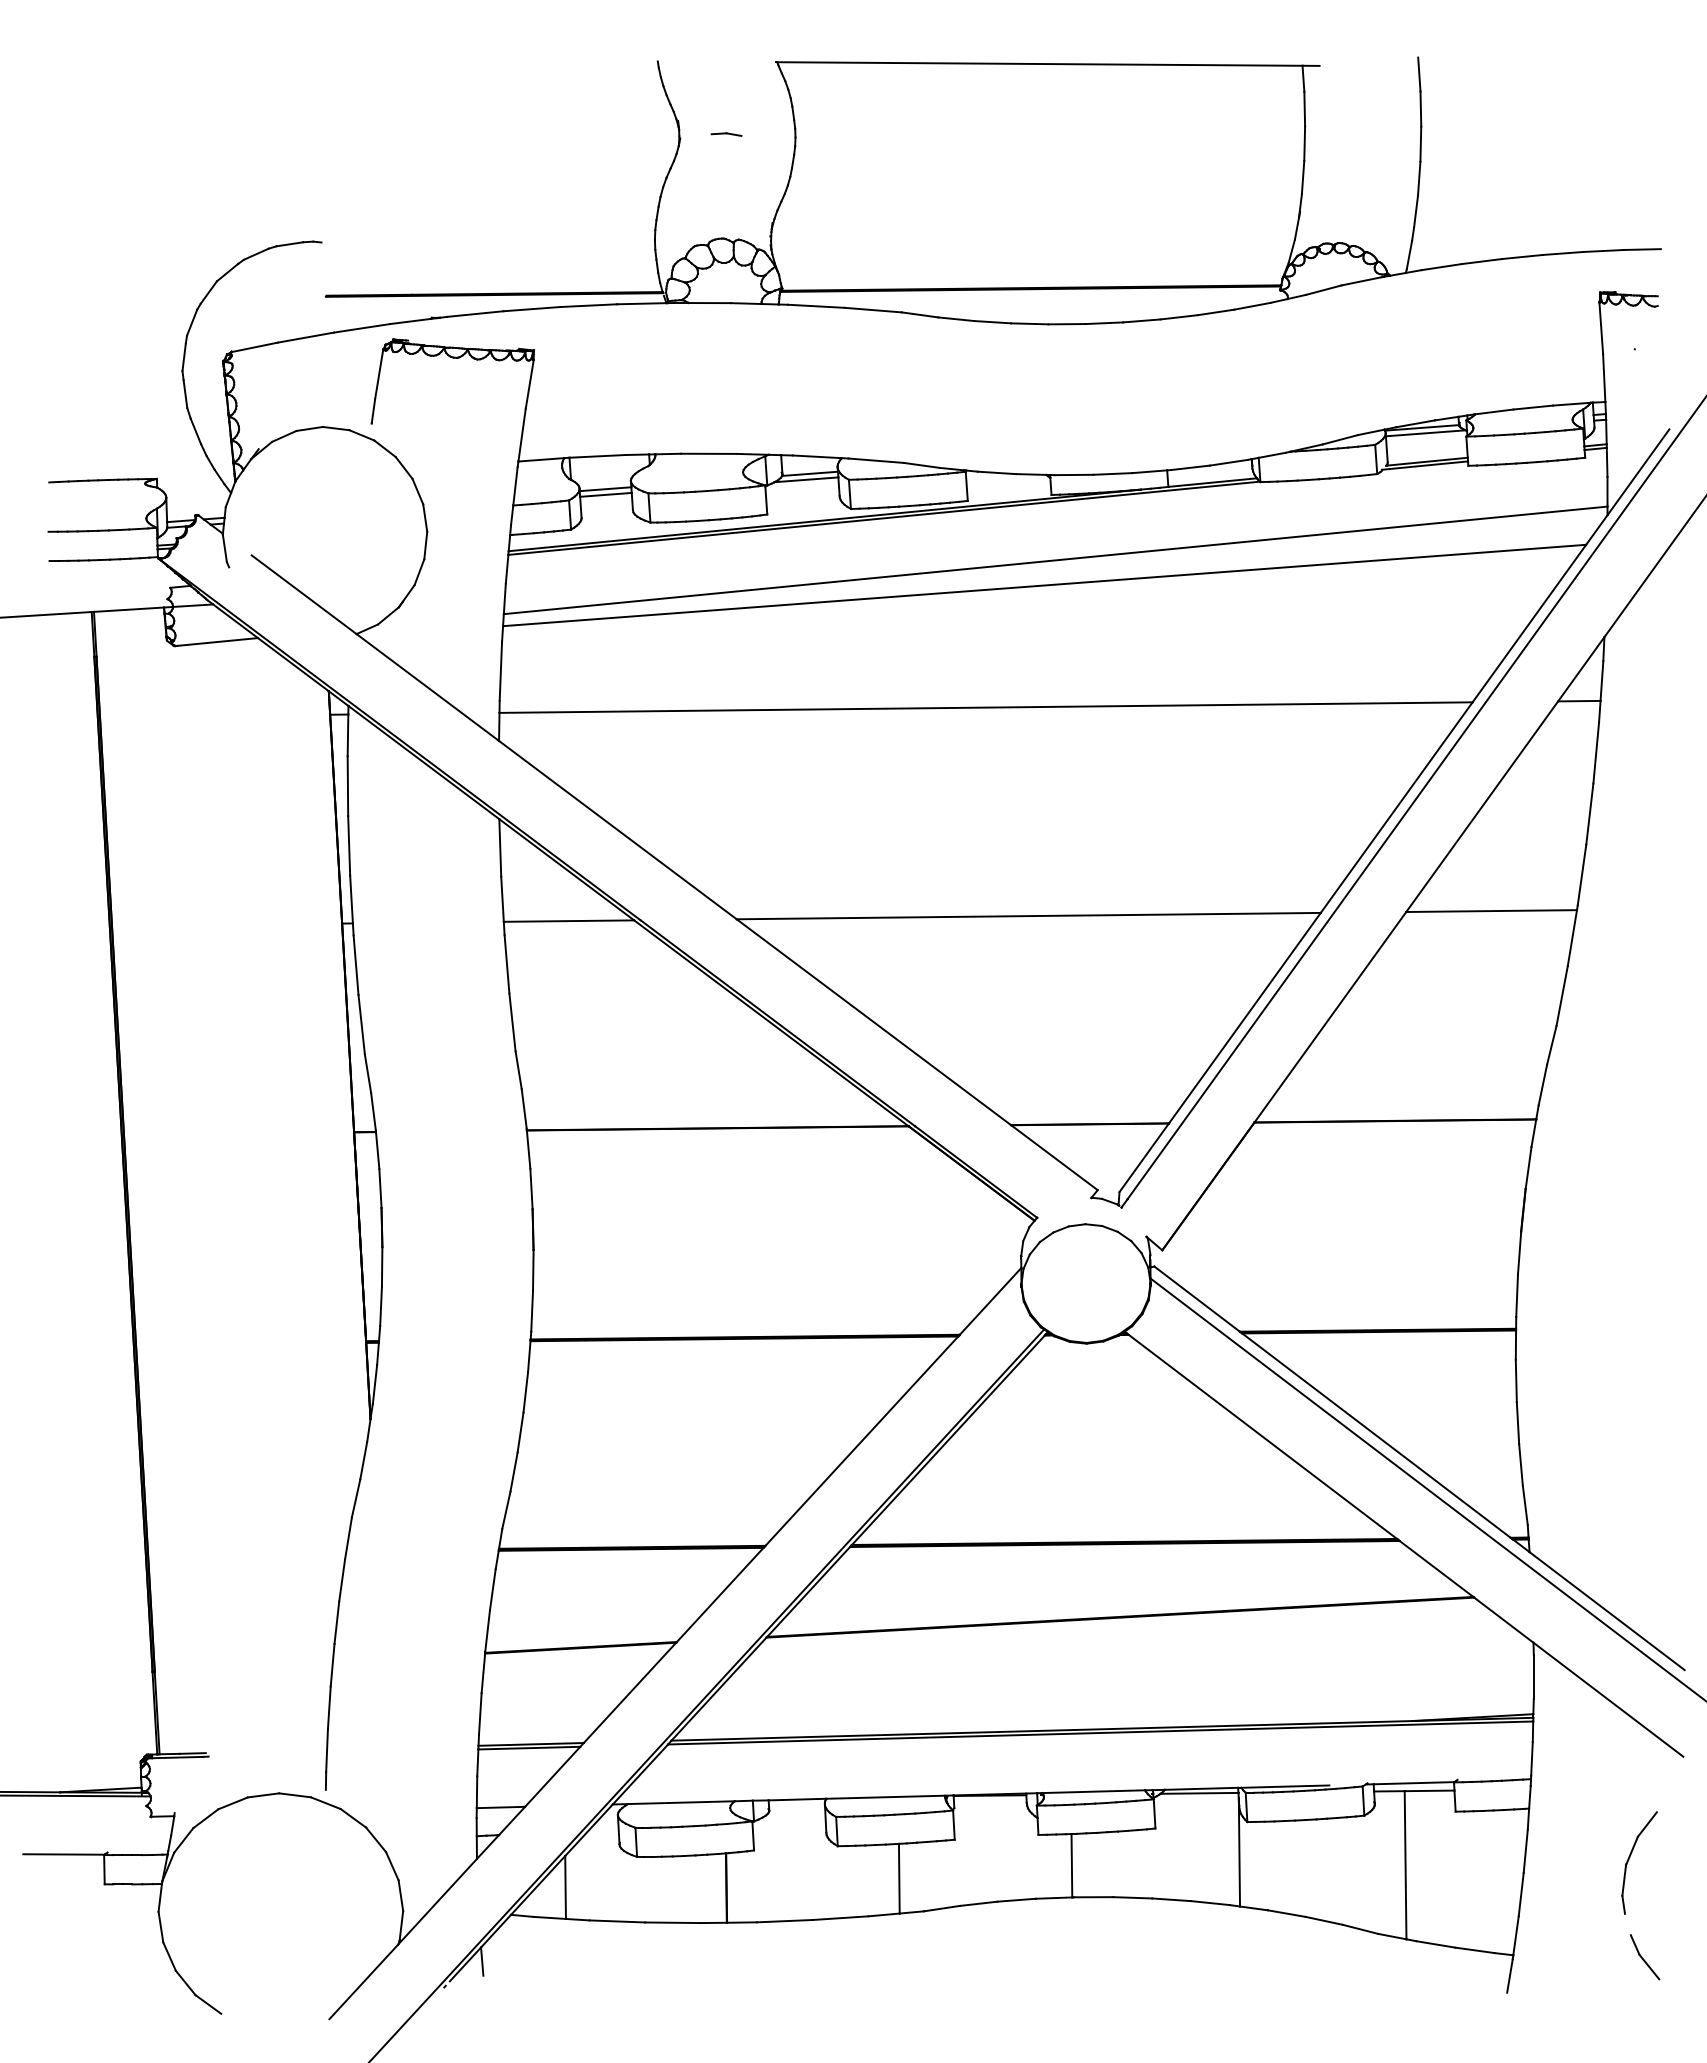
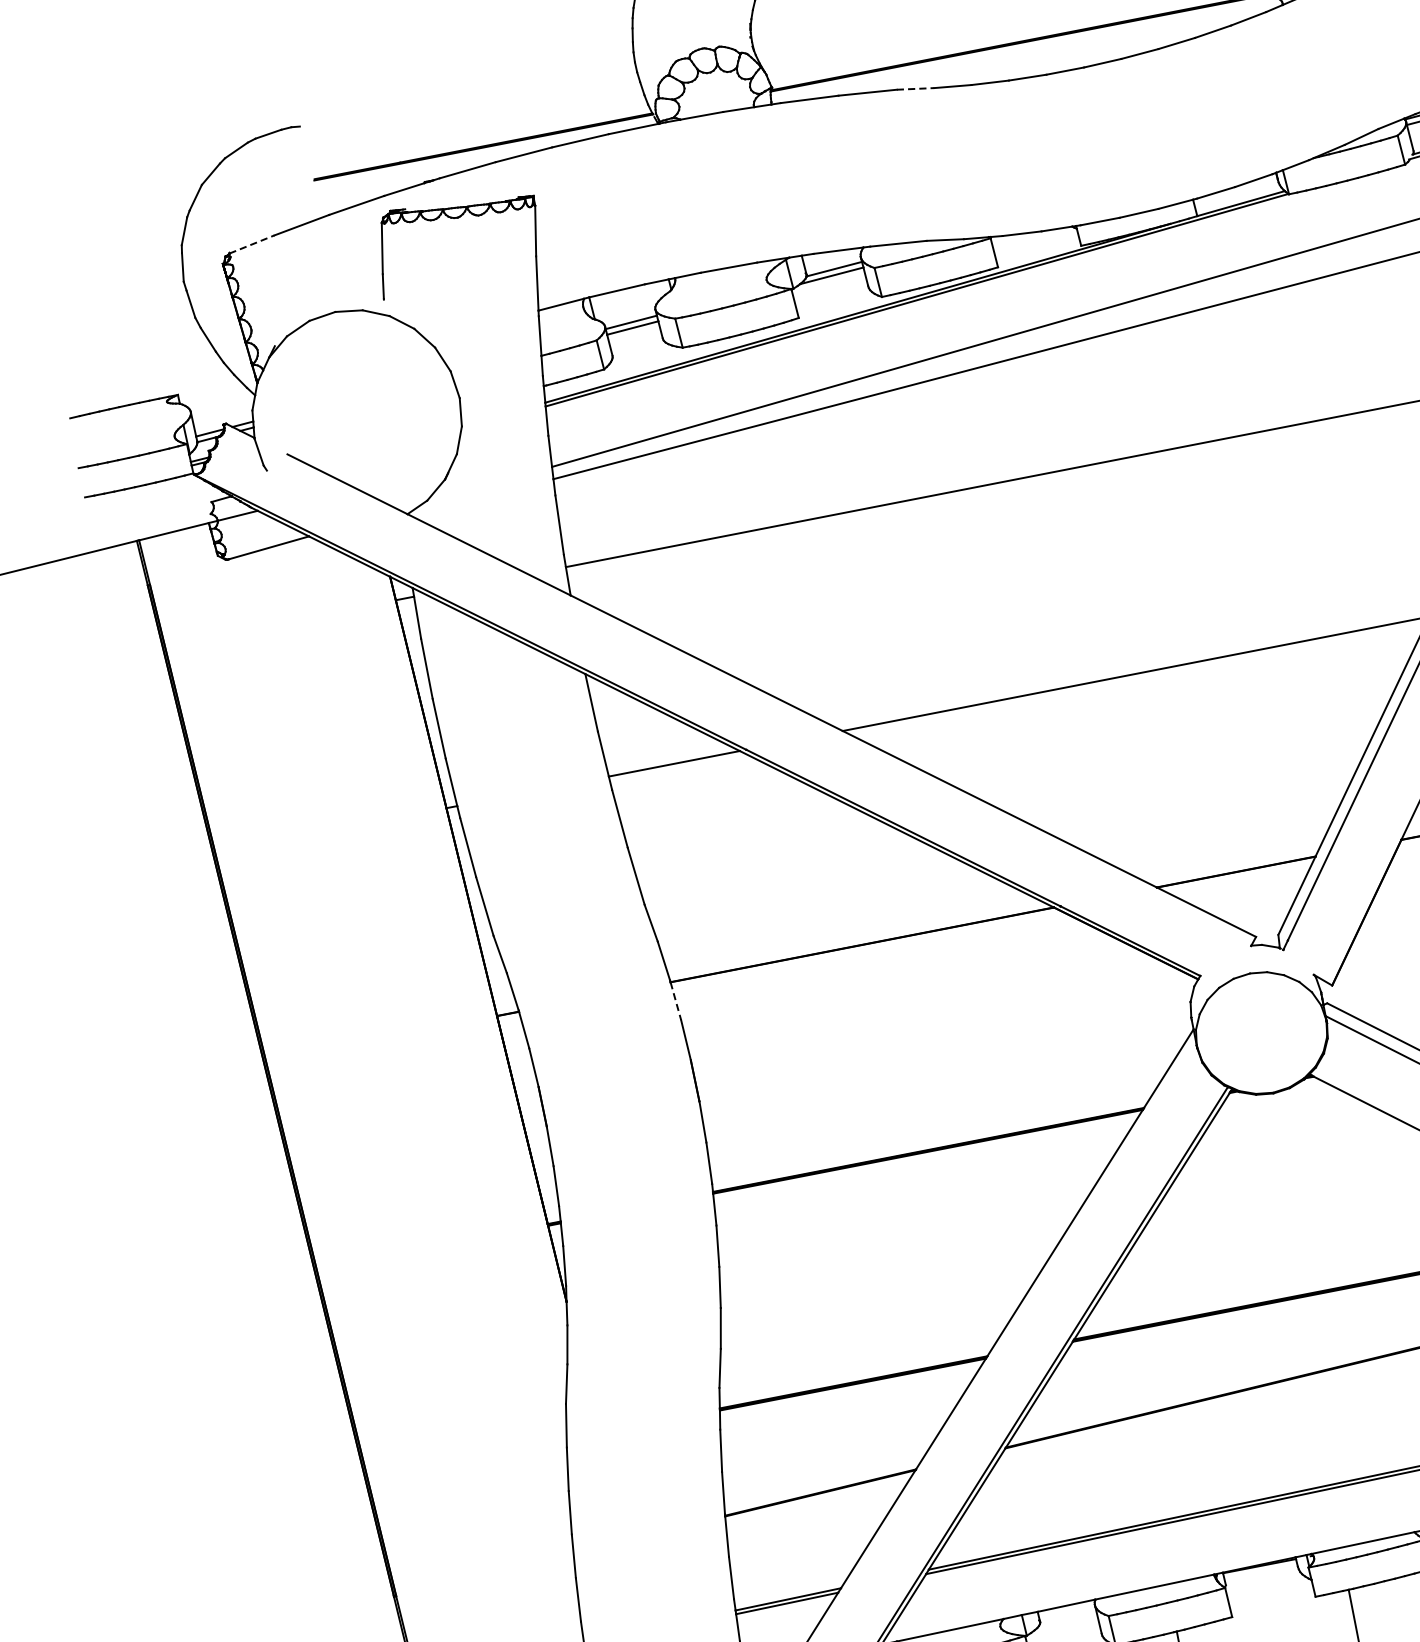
line: (920, 314) -> (916, 88), solid -> dashed
line: (254, 347) -> (251, 244), solid -> dashed
line: (528, 1150) -> (675, 1002), solid -> dashed

